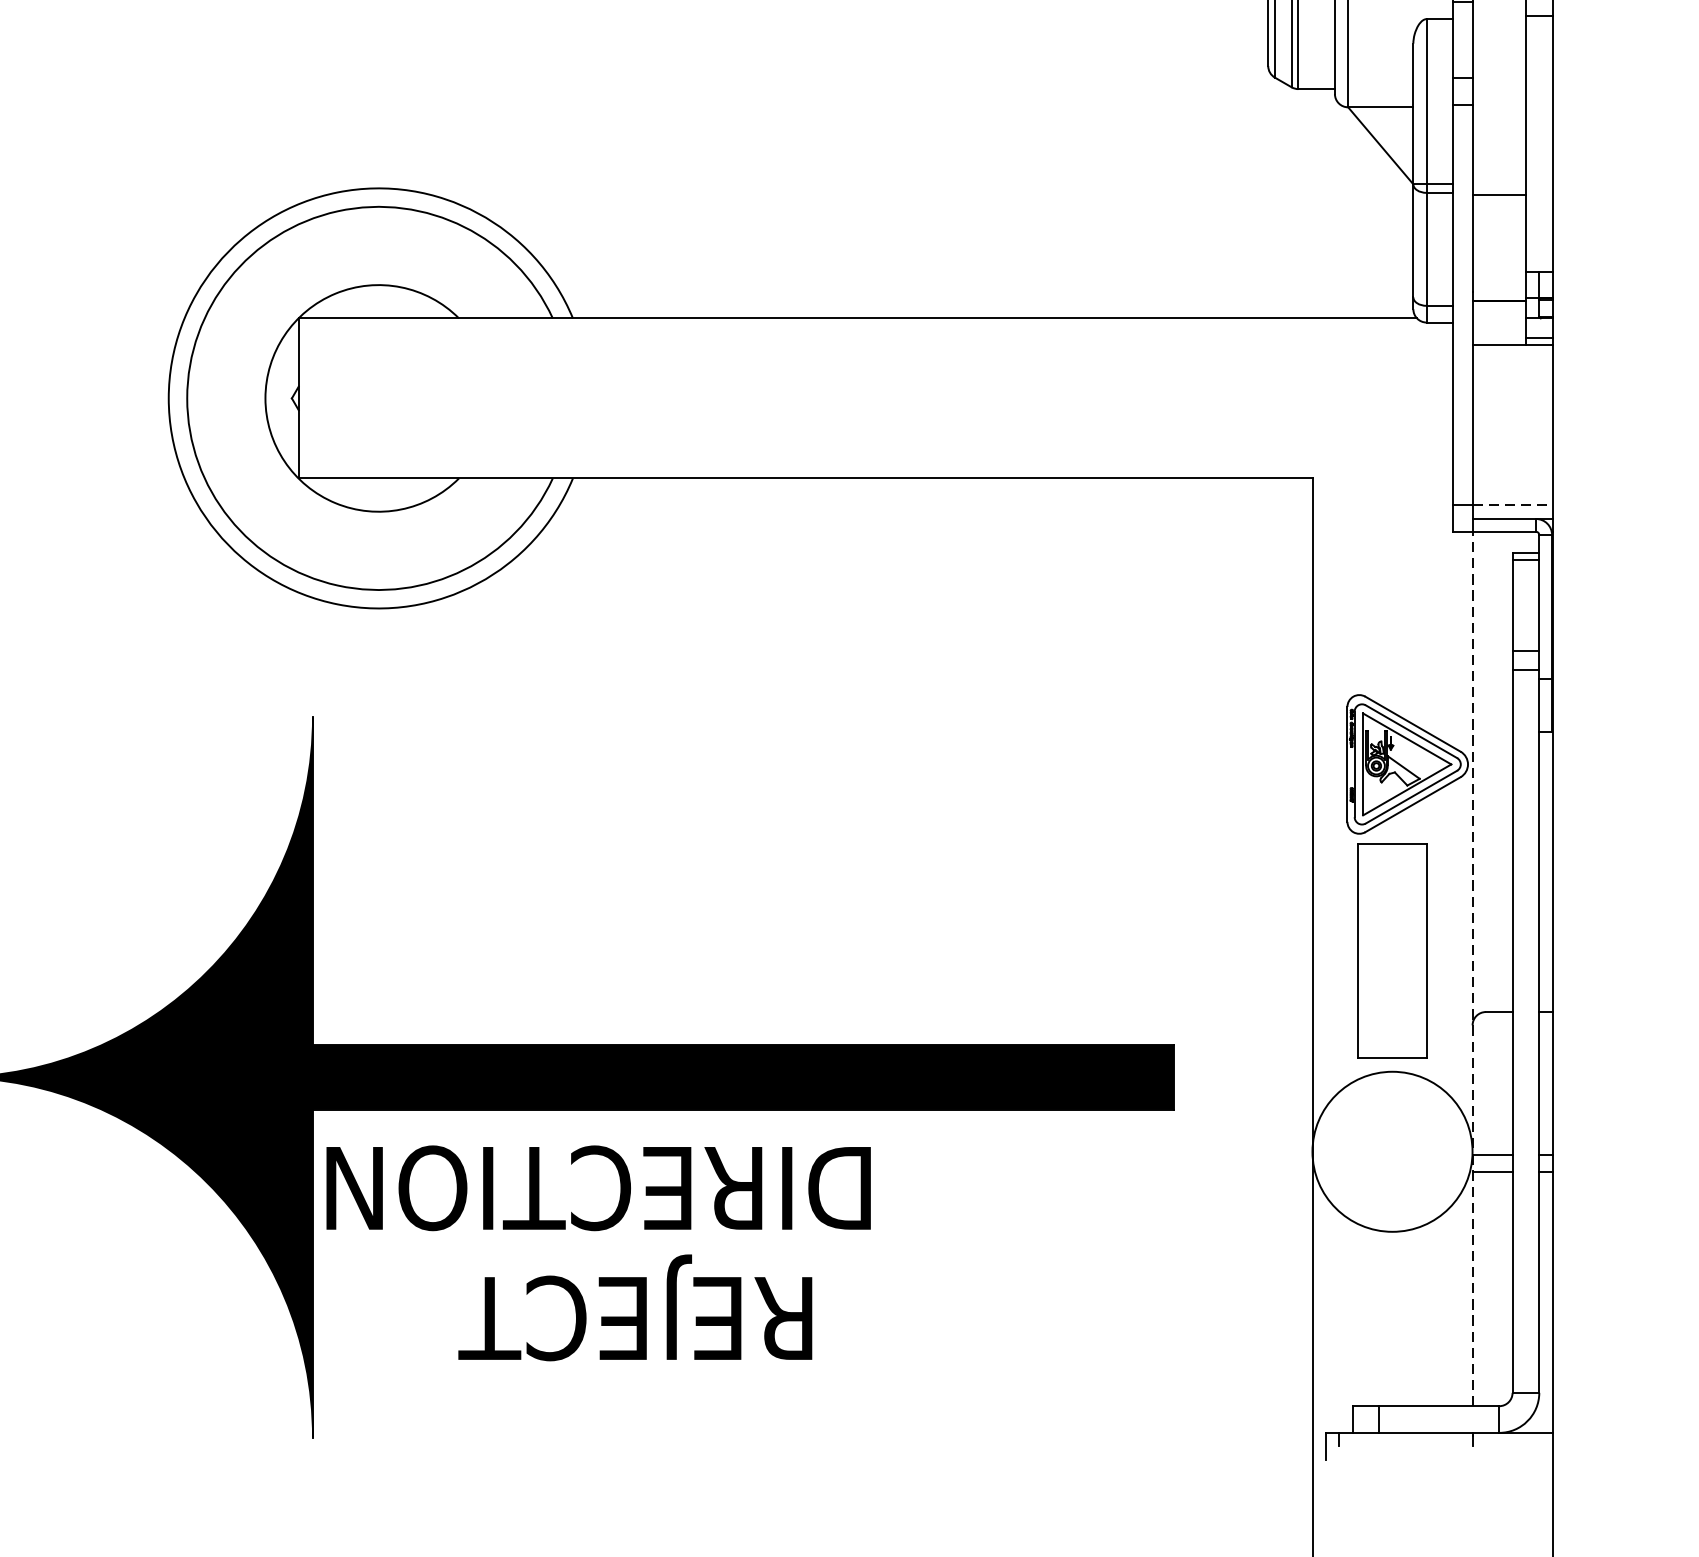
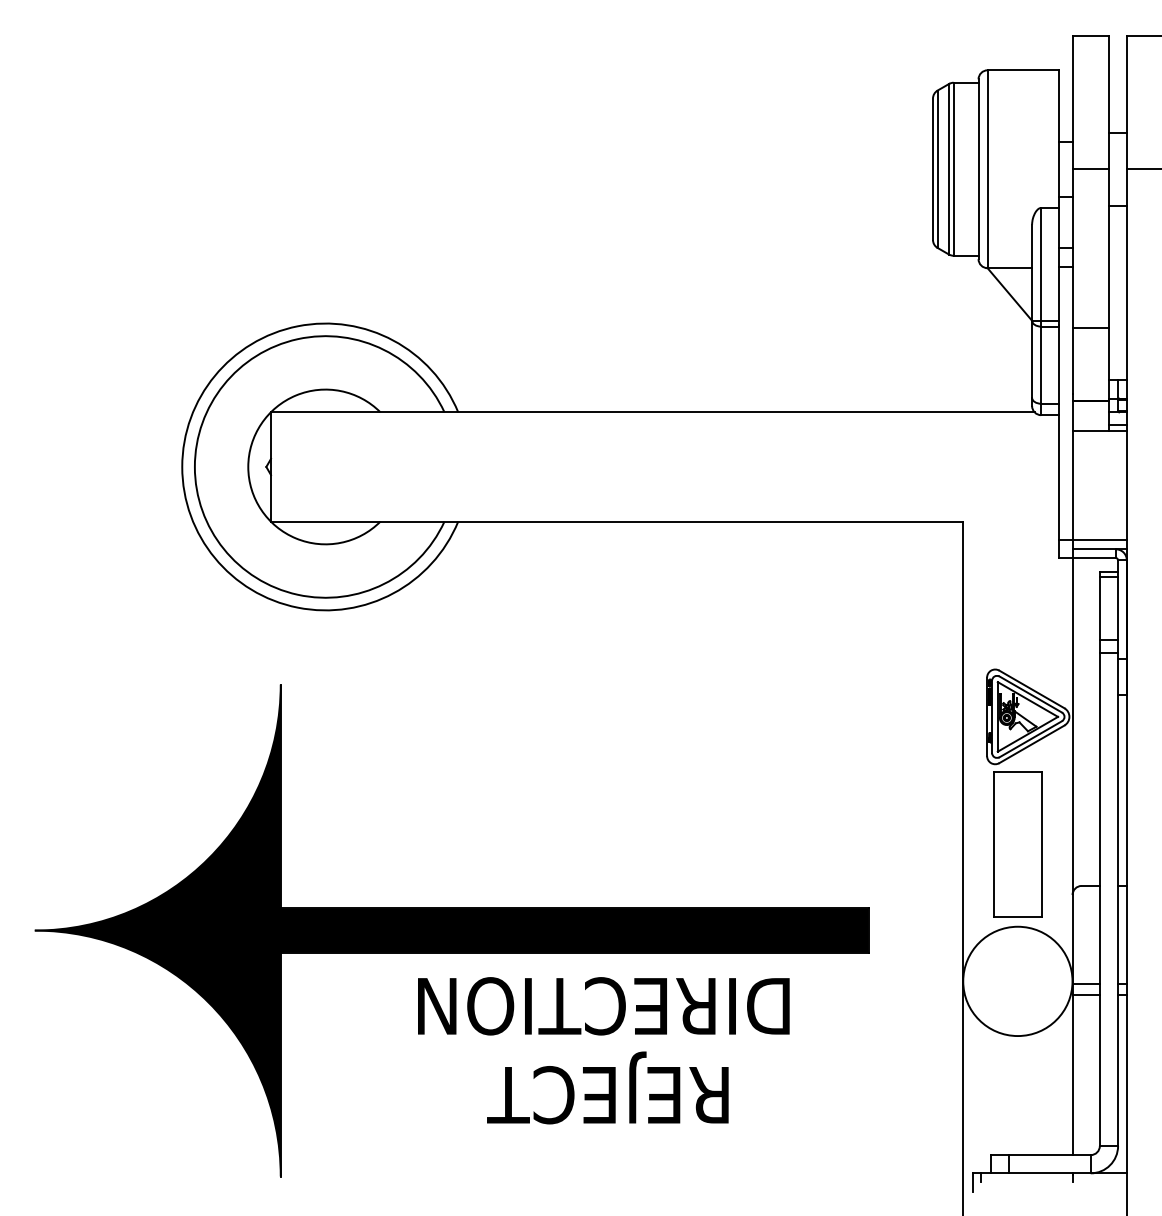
line: (1513, 504) -> (1100, 539), dashed -> solid
line: (1472, 968) -> (1072, 856), dashed -> solid
text: (598, 1188) -> (603, 1006), moved
text: (634, 1307) -> (607, 1087), moved

